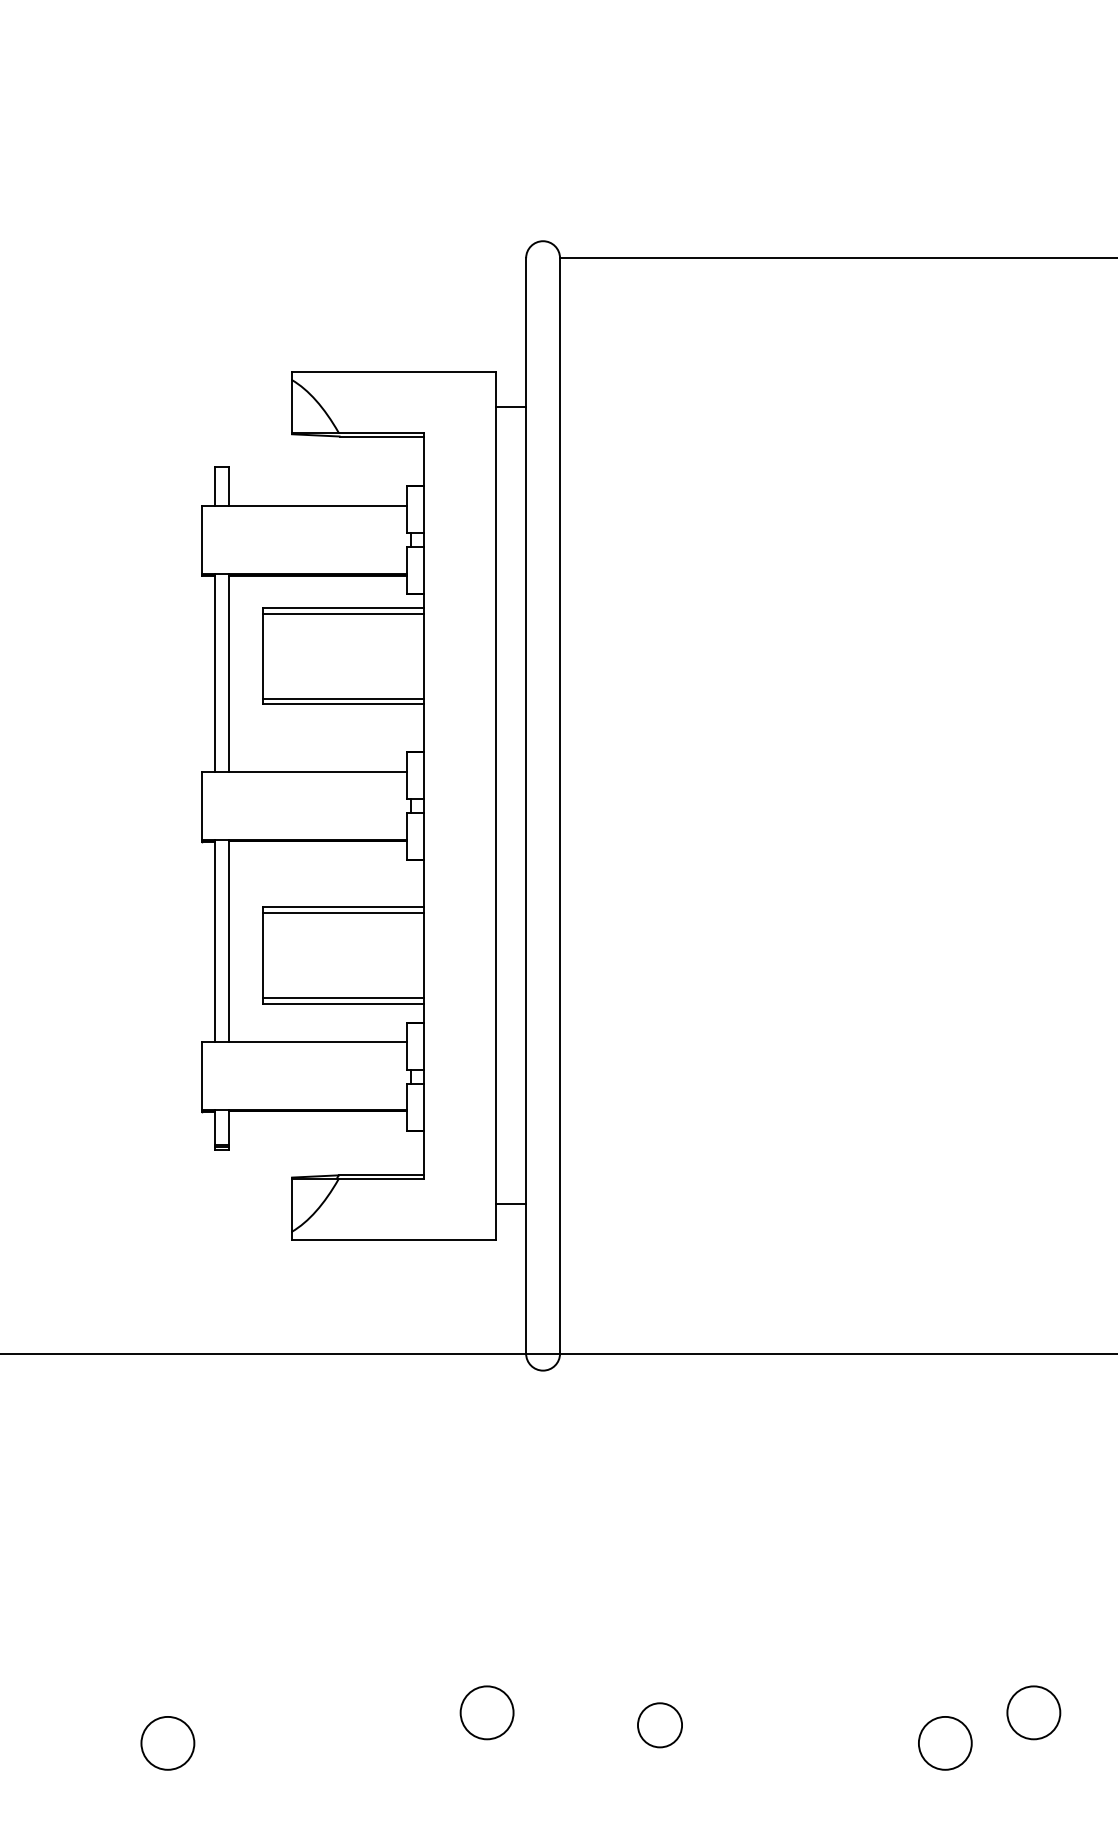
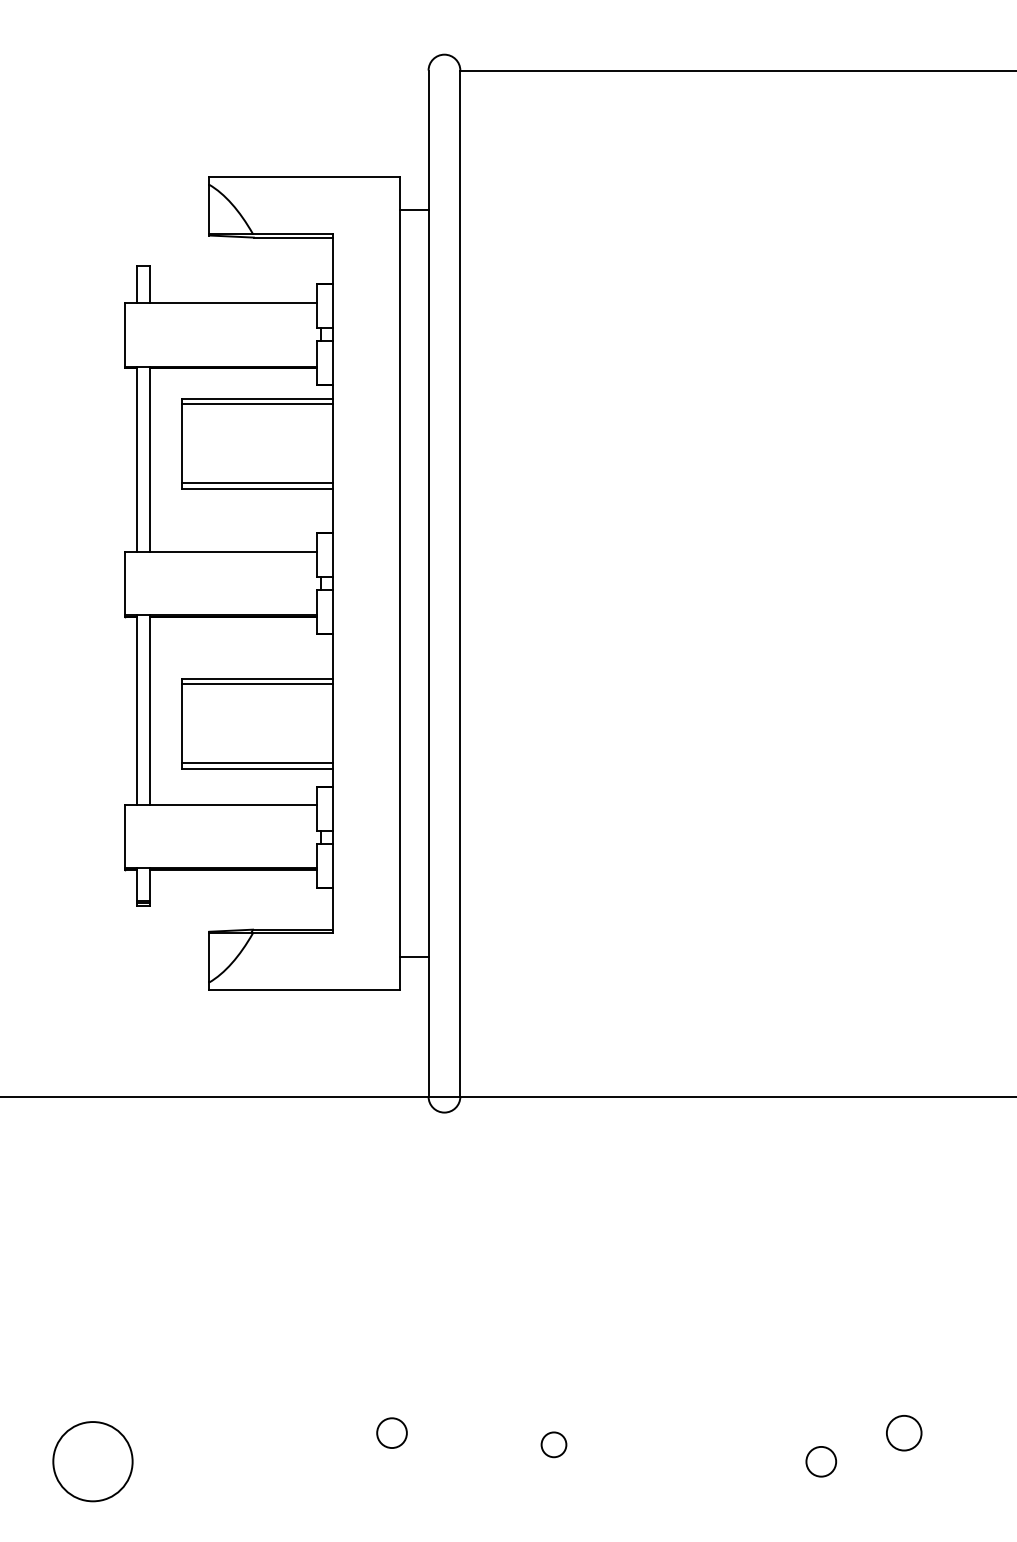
circle: (486, 1712) -> (391, 1432), size x0.6
circle: (1033, 1712) -> (903, 1432), size x0.7
circle: (659, 1725) -> (553, 1445), size x0.6
circle: (167, 1743) -> (92, 1461), size x1.6
circle: (945, 1743) -> (821, 1461), size x0.6

